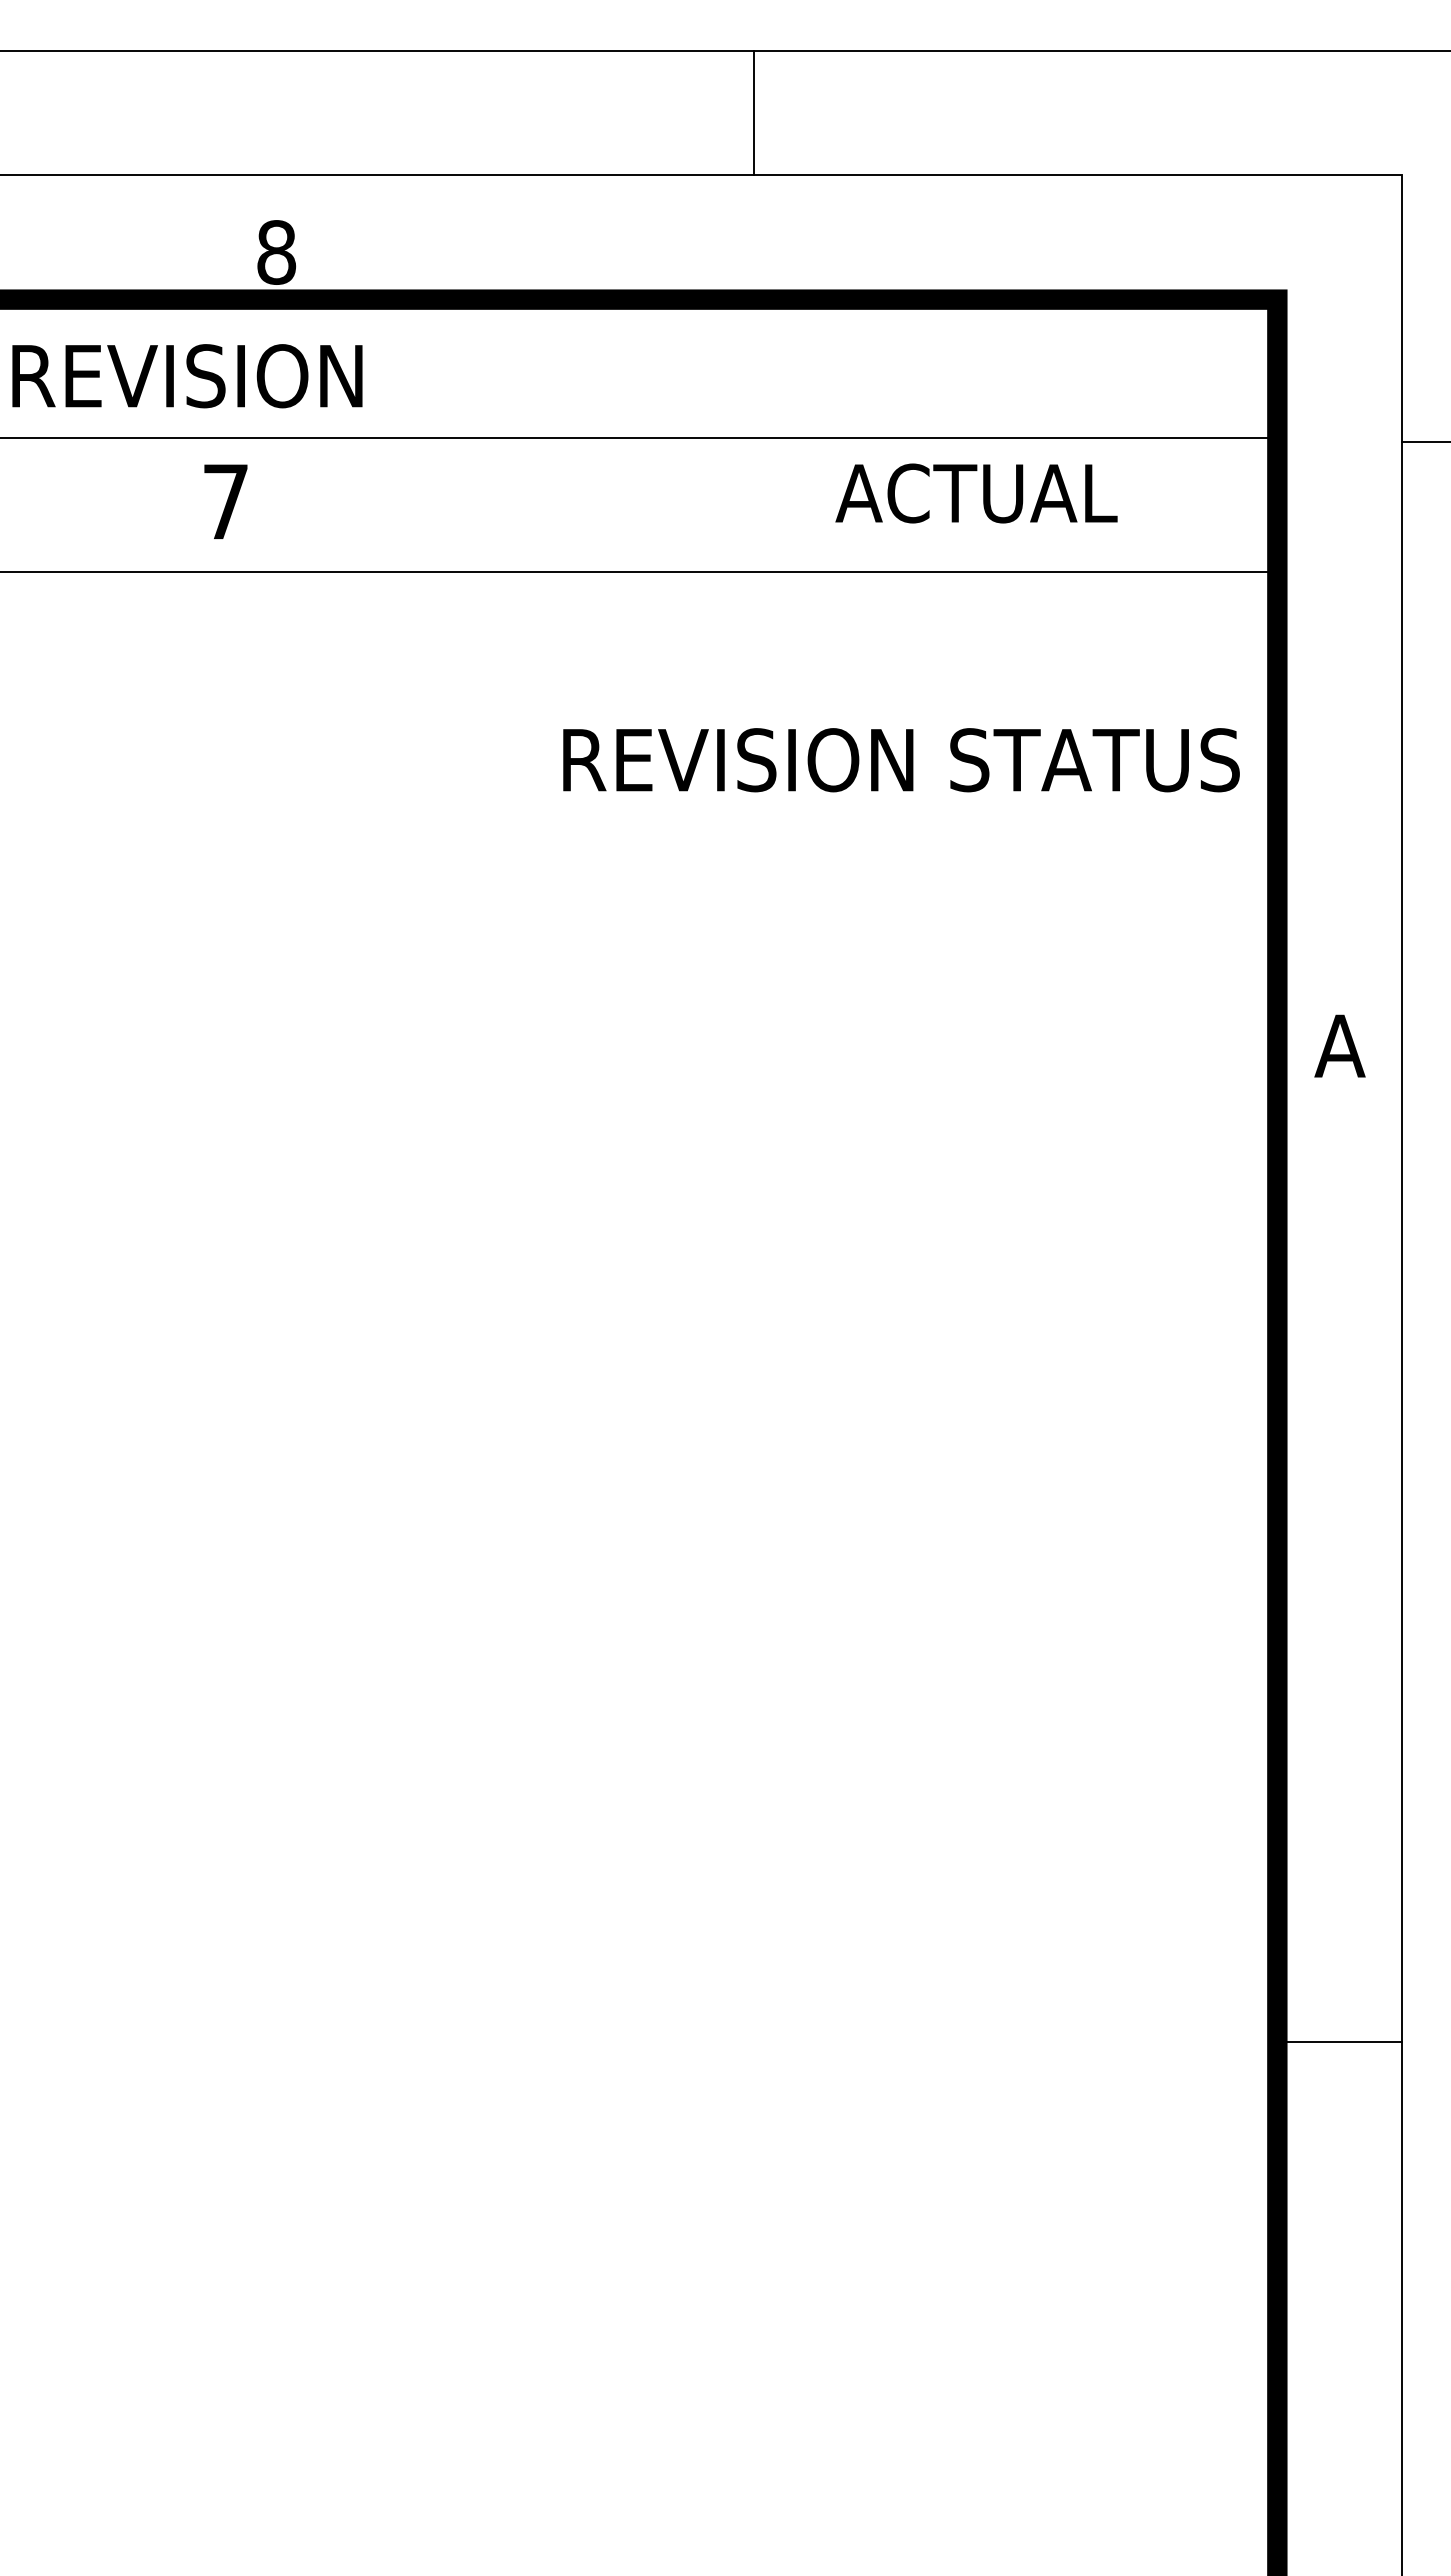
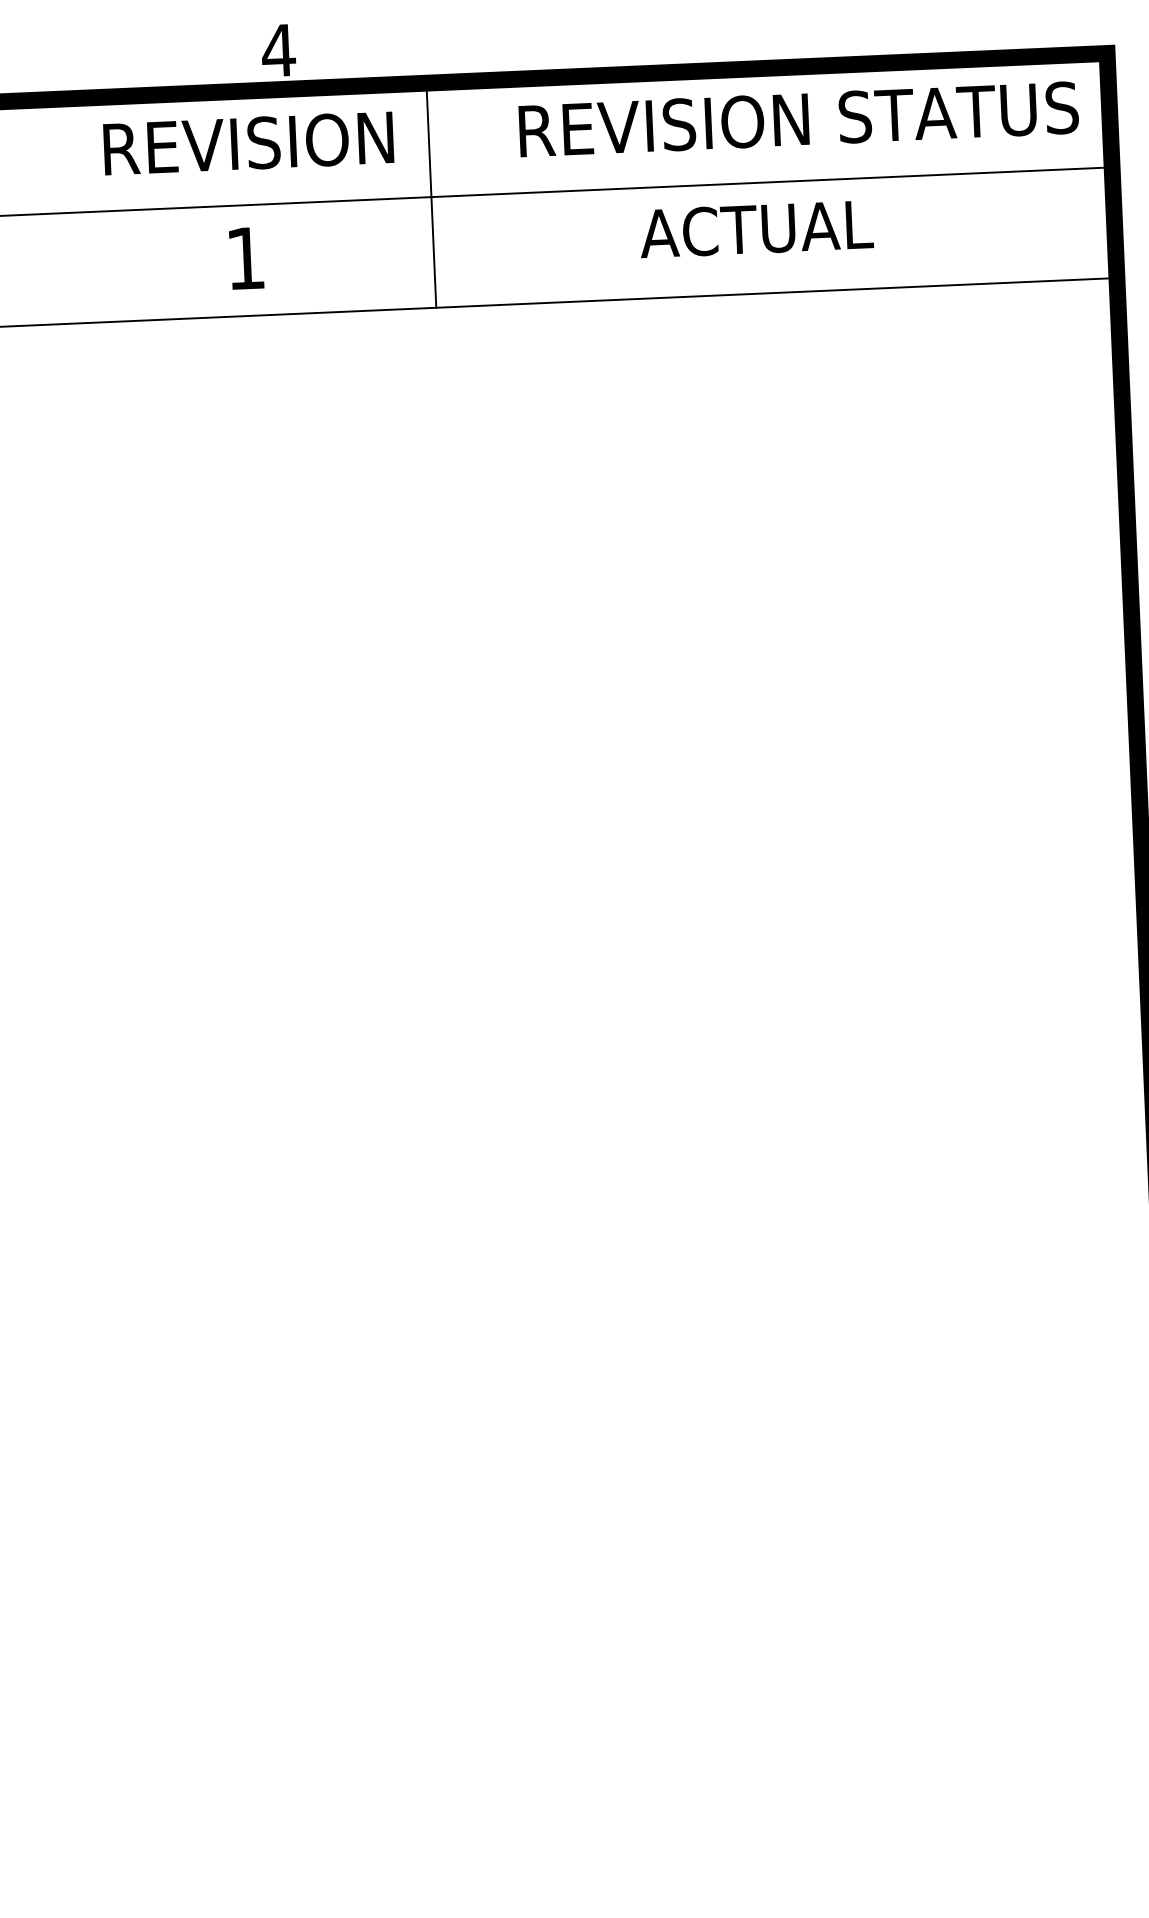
text: (276, 252) -> (278, 50), 8 -> 4
text: (187, 376) -> (248, 143), moved
line: (453, 435) -> (431, 195), added
text: (976, 493) -> (756, 229), moved
text: (225, 501) -> (245, 258), 7 -> 1
text: (901, 760) -> (798, 119), moved

